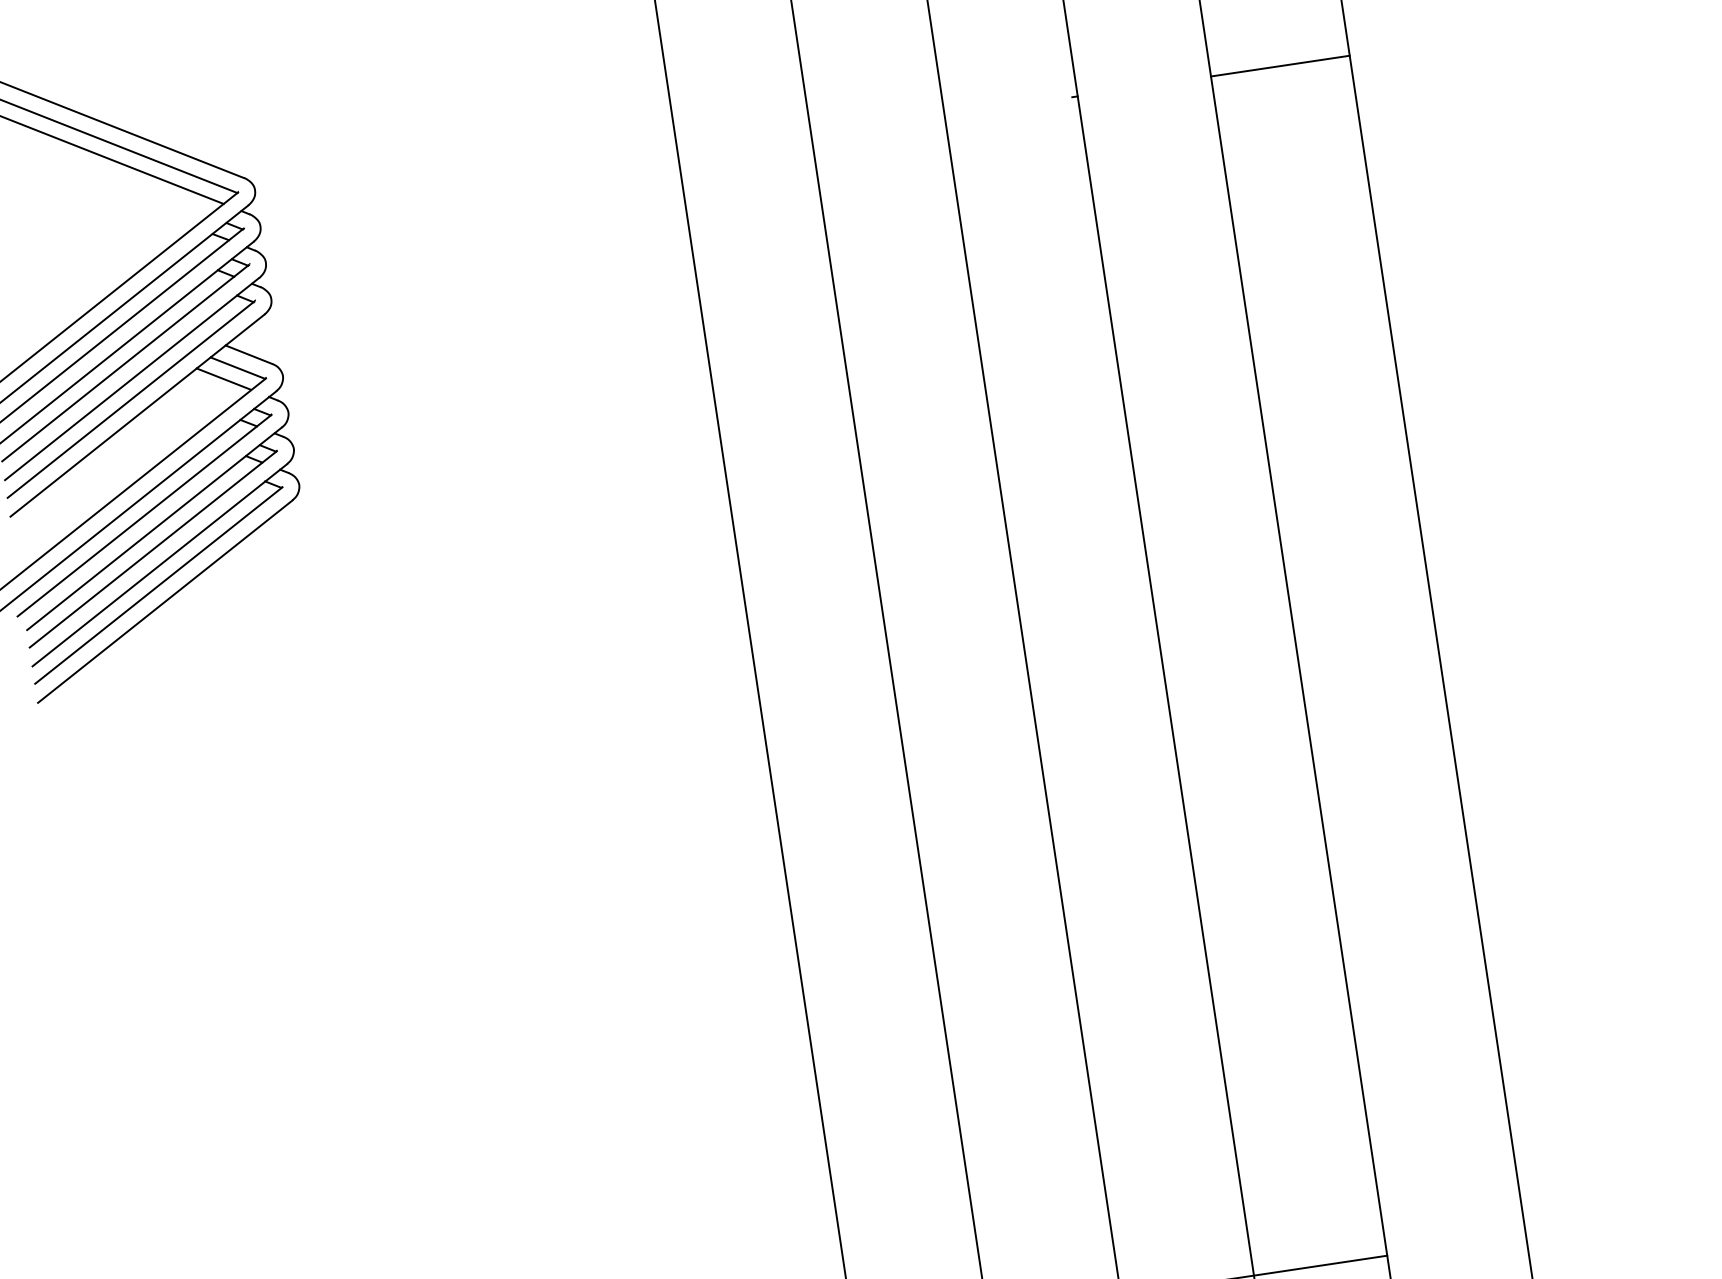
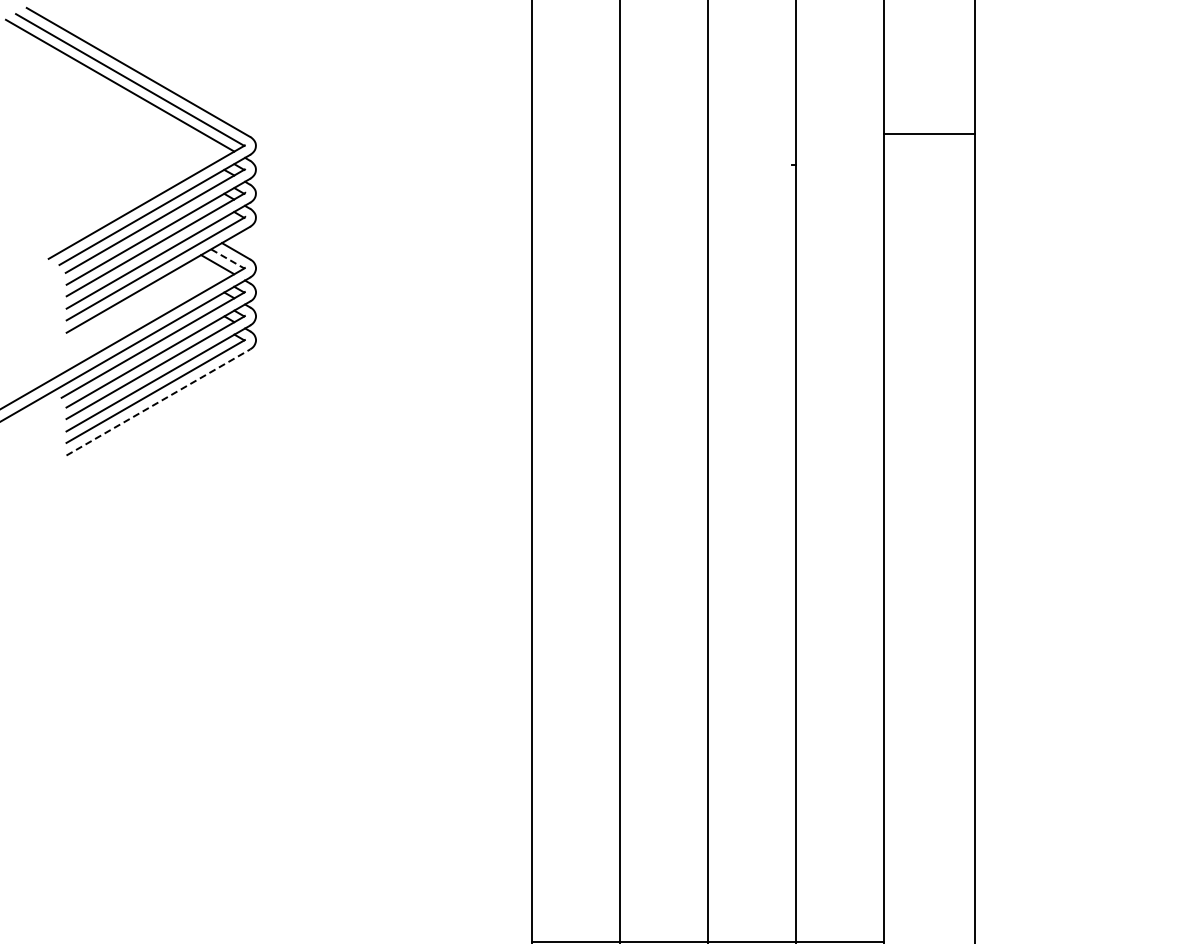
line: (1280, 66) -> (929, 133), moved
line: (239, 368) -> (228, 259), solid -> dashed
line: (165, 601) -> (158, 402), solid -> dashed

